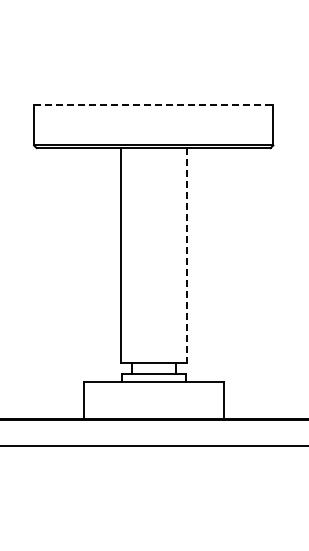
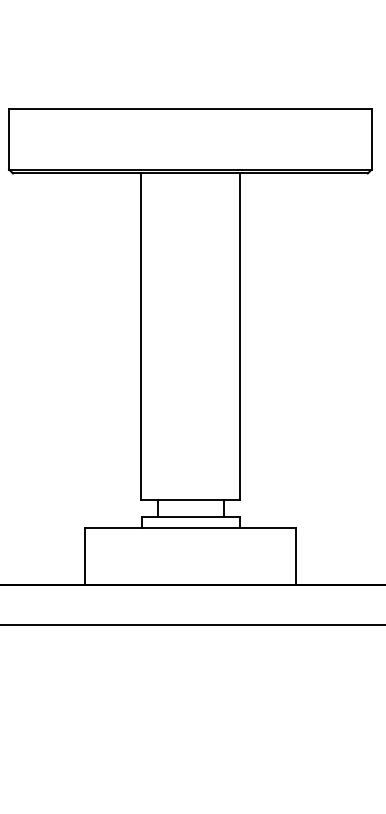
line: (153, 105) -> (190, 108), dashed -> solid
line: (186, 255) -> (240, 336), dashed -> solid

